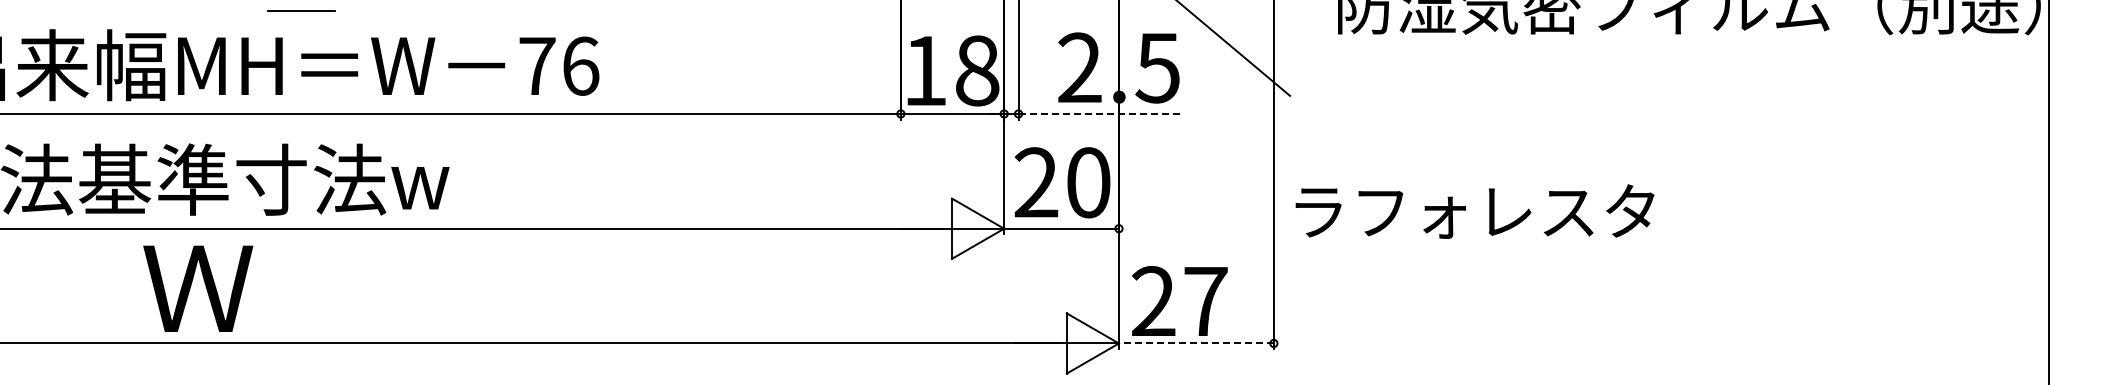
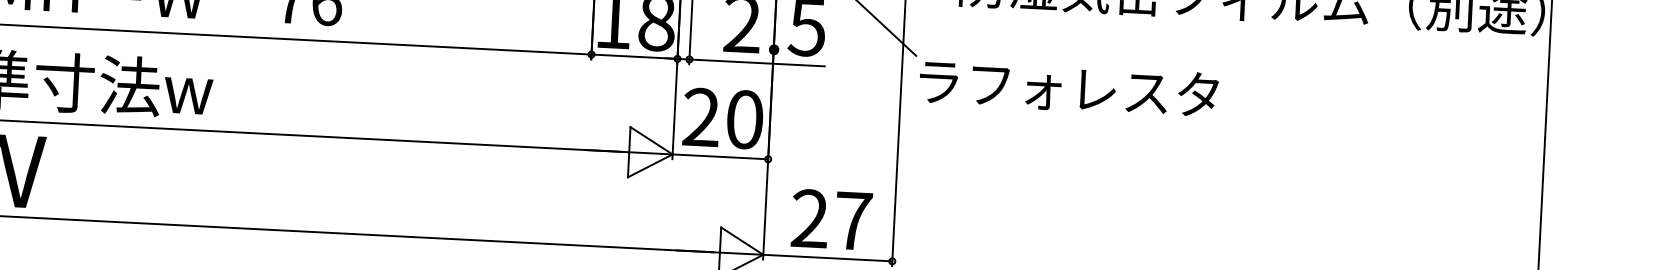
line: (1100, 113) -> (757, 62), dashed -> solid
text: (1474, 211) -> (1068, 88), moved
text: (1179, 300) -> (831, 219), moved
line: (1195, 343) -> (827, 258), dashed -> solid

